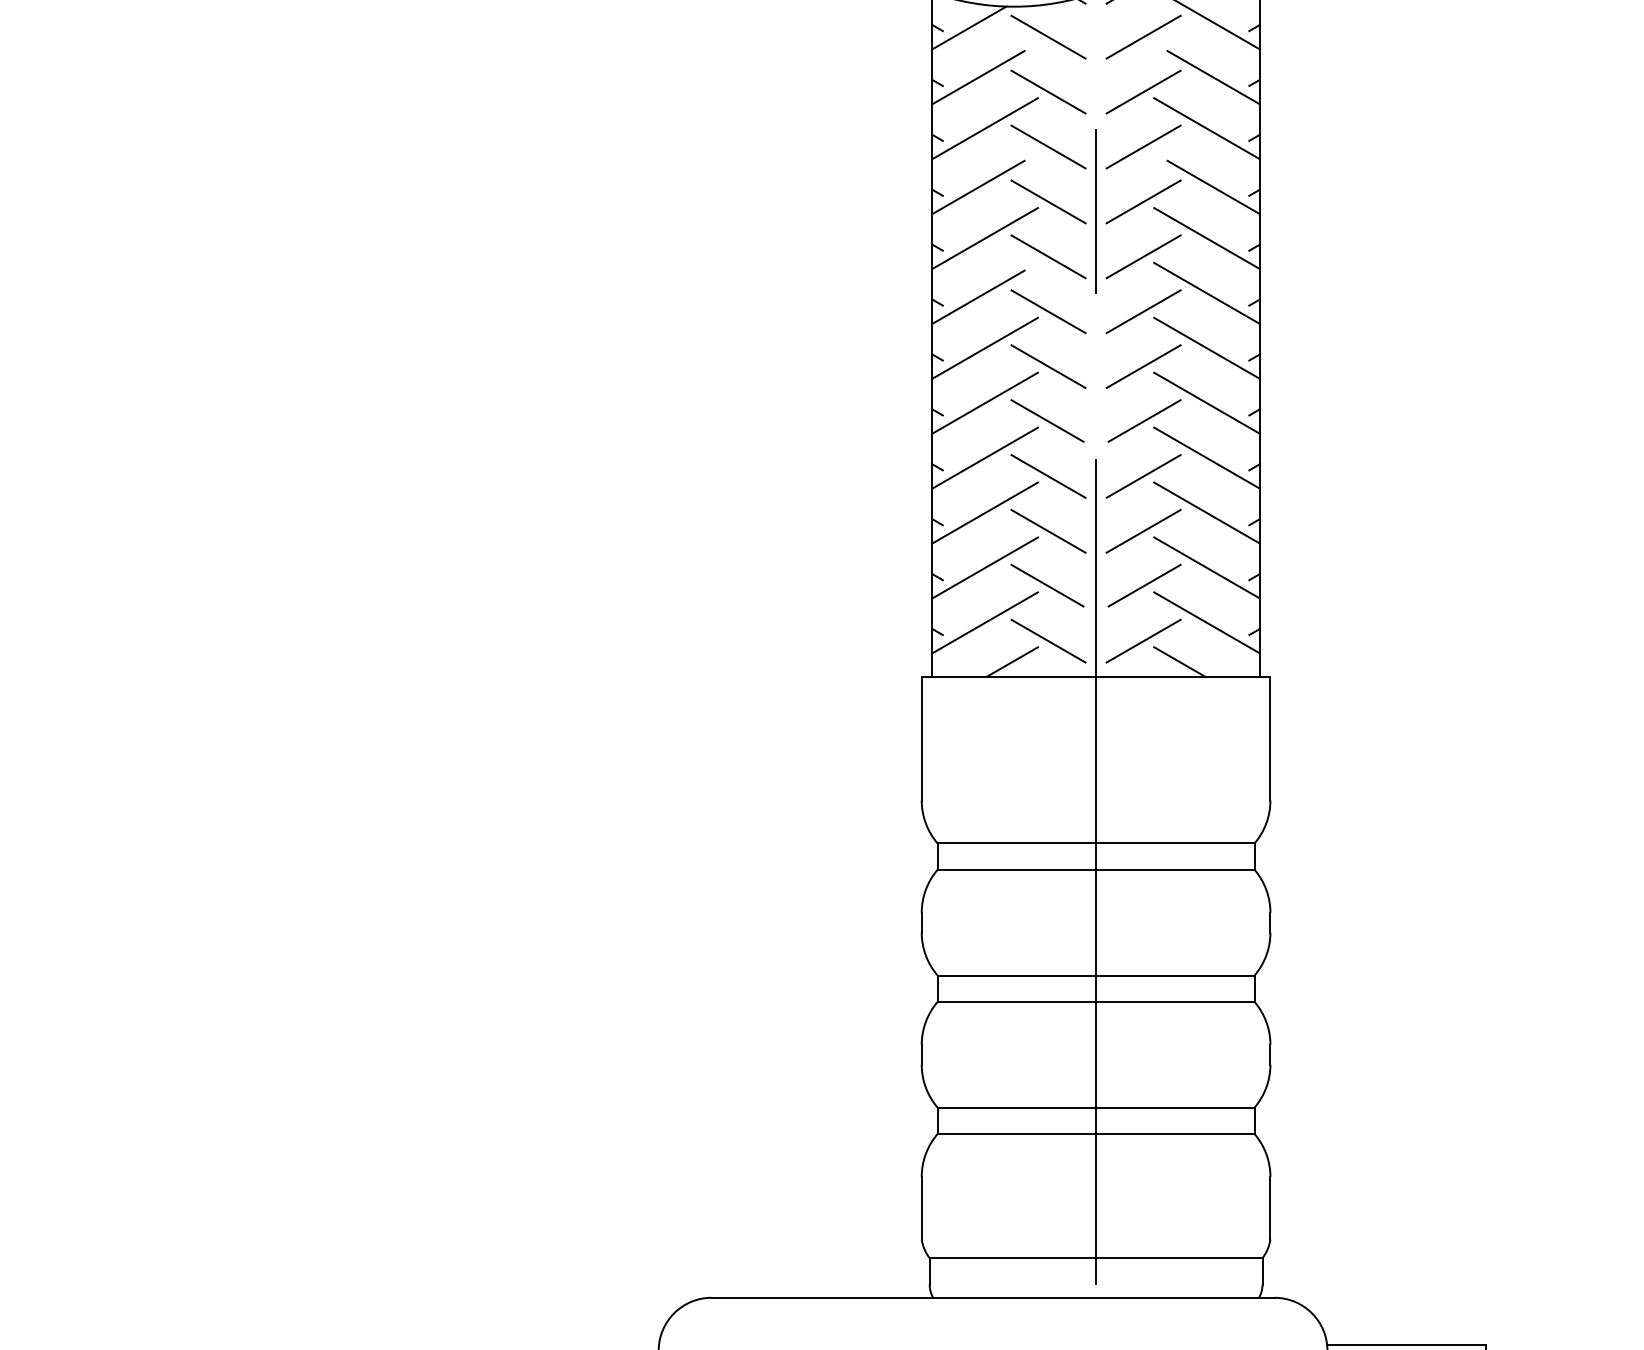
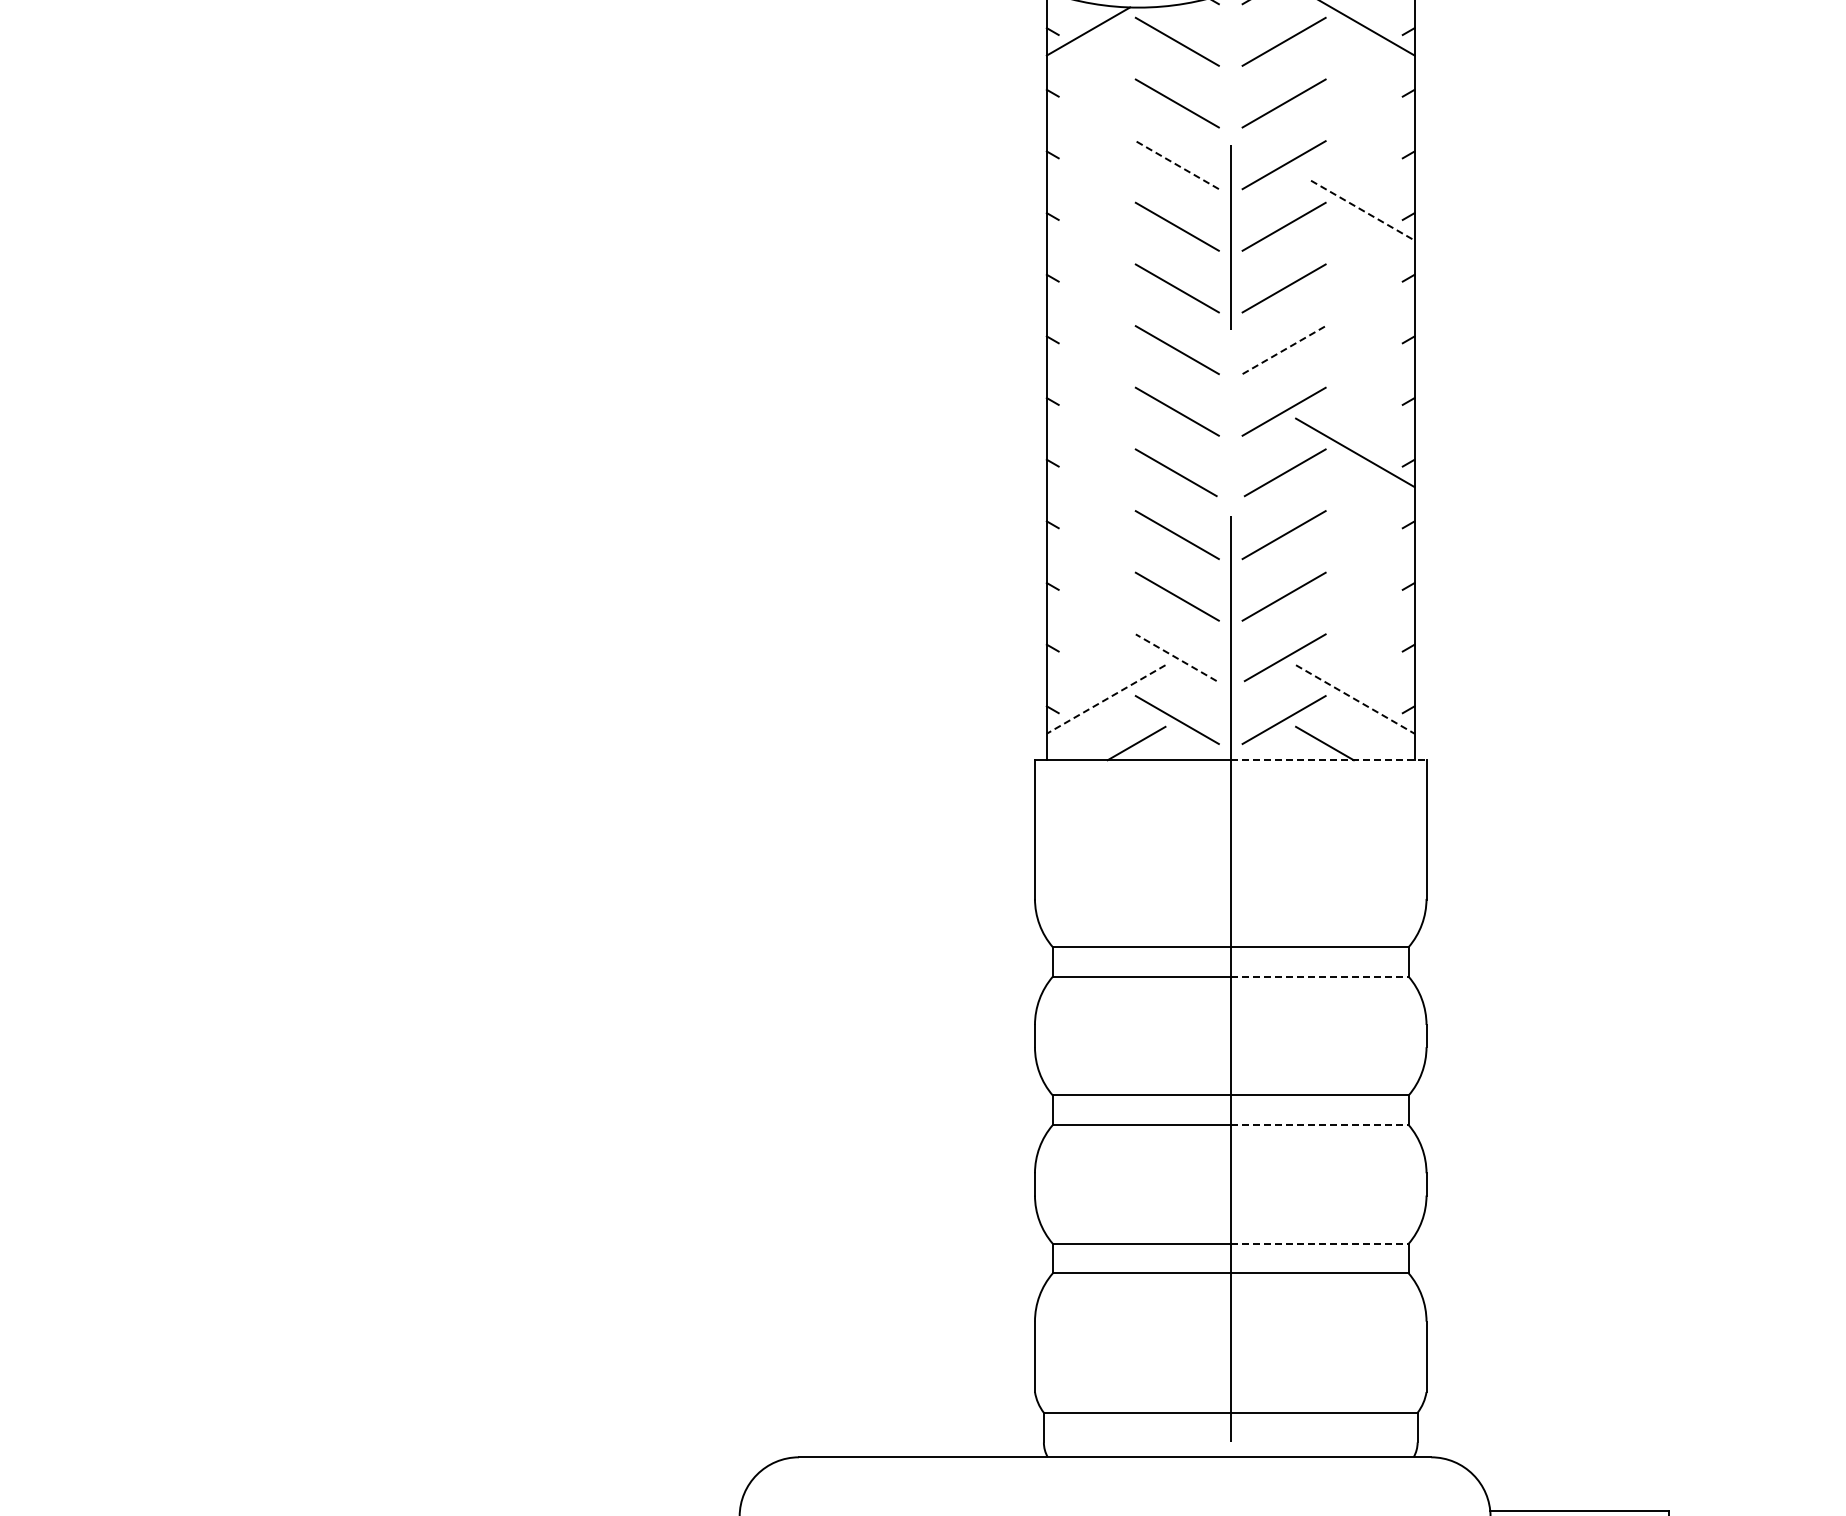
line: (978, 77) -> (1098, 87), removed
line: (1213, 77) -> (1362, 87), removed
line: (984, 128) -> (1105, 144), removed
line: (1207, 128) -> (1355, 144), removed
line: (1048, 147) -> (1177, 165), solid -> dashed
line: (978, 187) -> (1098, 210), removed
line: (1213, 187) -> (1362, 210), solid -> dashed
line: (984, 238) -> (1105, 267), removed
line: (1207, 238) -> (1355, 267), removed
line: (1207, 293) -> (1355, 329), removed
line: (978, 296) -> (1098, 333), removed
line: (1143, 312) -> (1284, 350), solid -> dashed
line: (984, 347) -> (1105, 390), removed
line: (1207, 347) -> (1355, 390), removed
line: (984, 402) -> (1105, 452), removed
line: (984, 458) -> (1105, 514), removed
line: (1207, 458) -> (1355, 514), removed
line: (984, 512) -> (1105, 575), removed
line: (1207, 512) -> (1355, 575), removed
line: (984, 567) -> (1105, 637), removed
line: (1207, 567) -> (1355, 637), removed
line: (1047, 585) -> (1176, 657), solid -> dashed
line: (985, 622) -> (1106, 699), solid -> dashed
line: (1207, 622) -> (1355, 699), solid -> dashed
line: (1183, 677) -> (1328, 760), solid -> dashed
line: (1175, 869) -> (1319, 976), solid -> dashed
line: (1175, 1002) -> (1319, 1125), solid -> dashed
line: (1175, 1107) -> (1319, 1243), solid -> dashed

